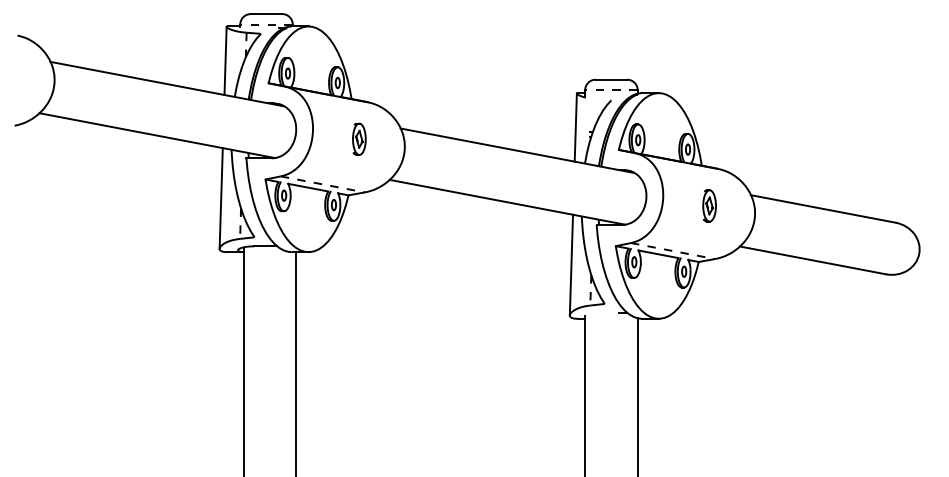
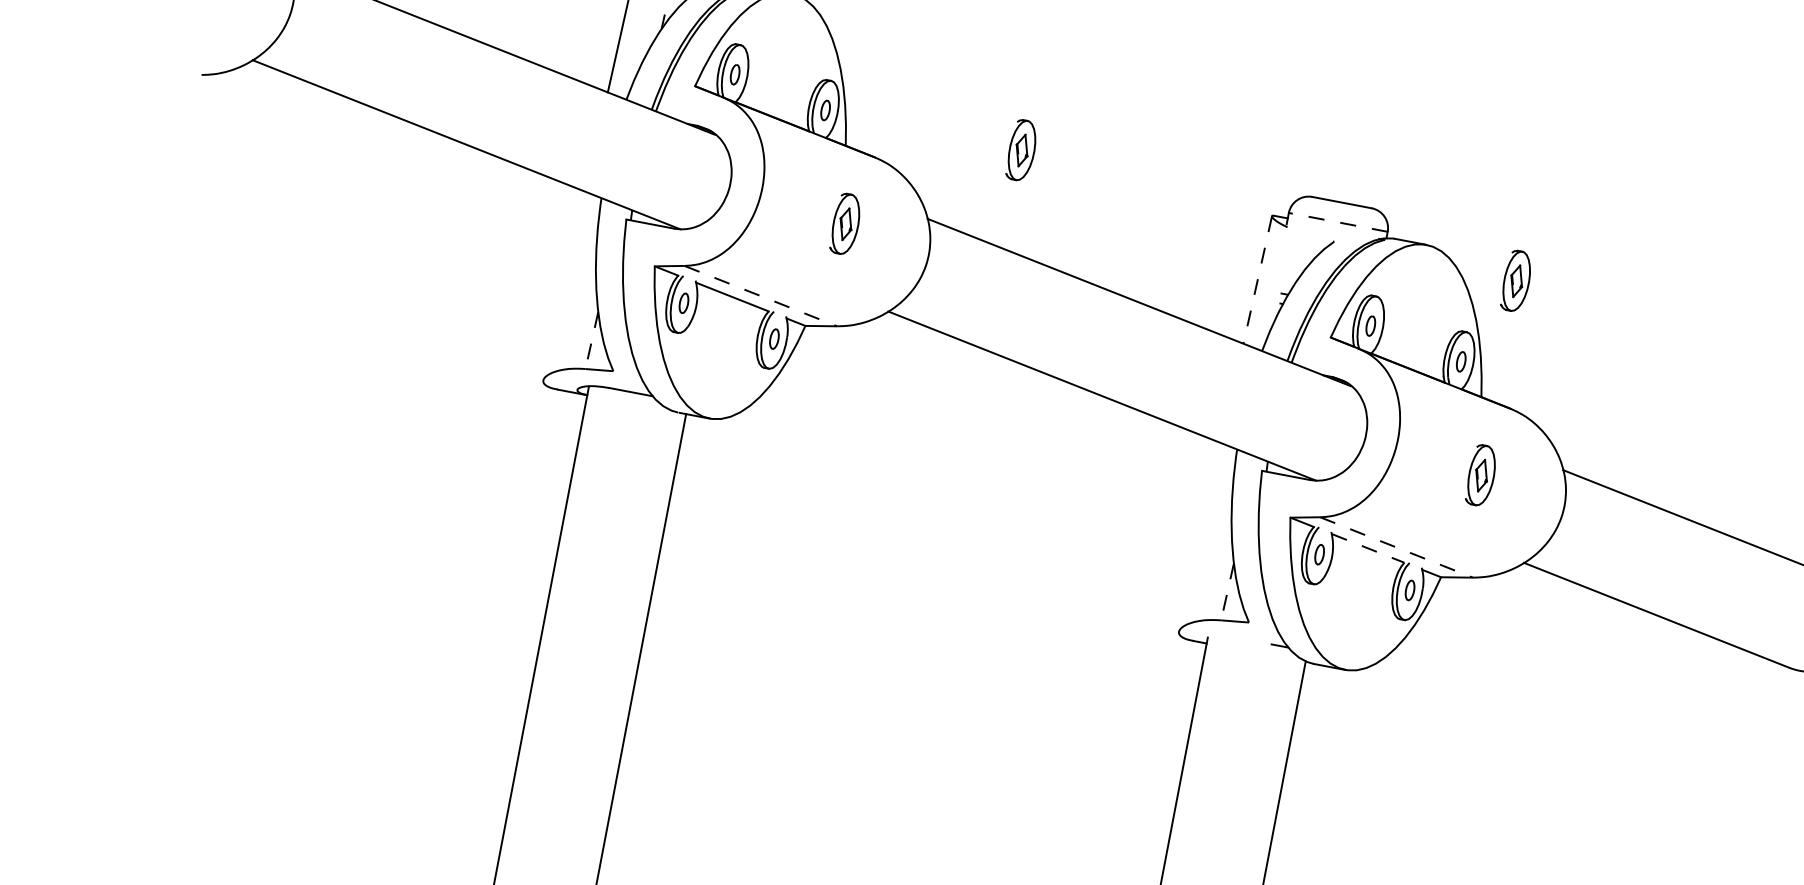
part: (442, 83) -> (1022, 149), added
part: (708, 102) -> (1516, 280), added
line: (575, 128) -> (1256, 281), solid -> dashed
line: (220, 198) -> (563, 285), removed
line: (659, 254) -> (1369, 549), solid -> dashed
line: (571, 264) -> (1200, 536), removed

